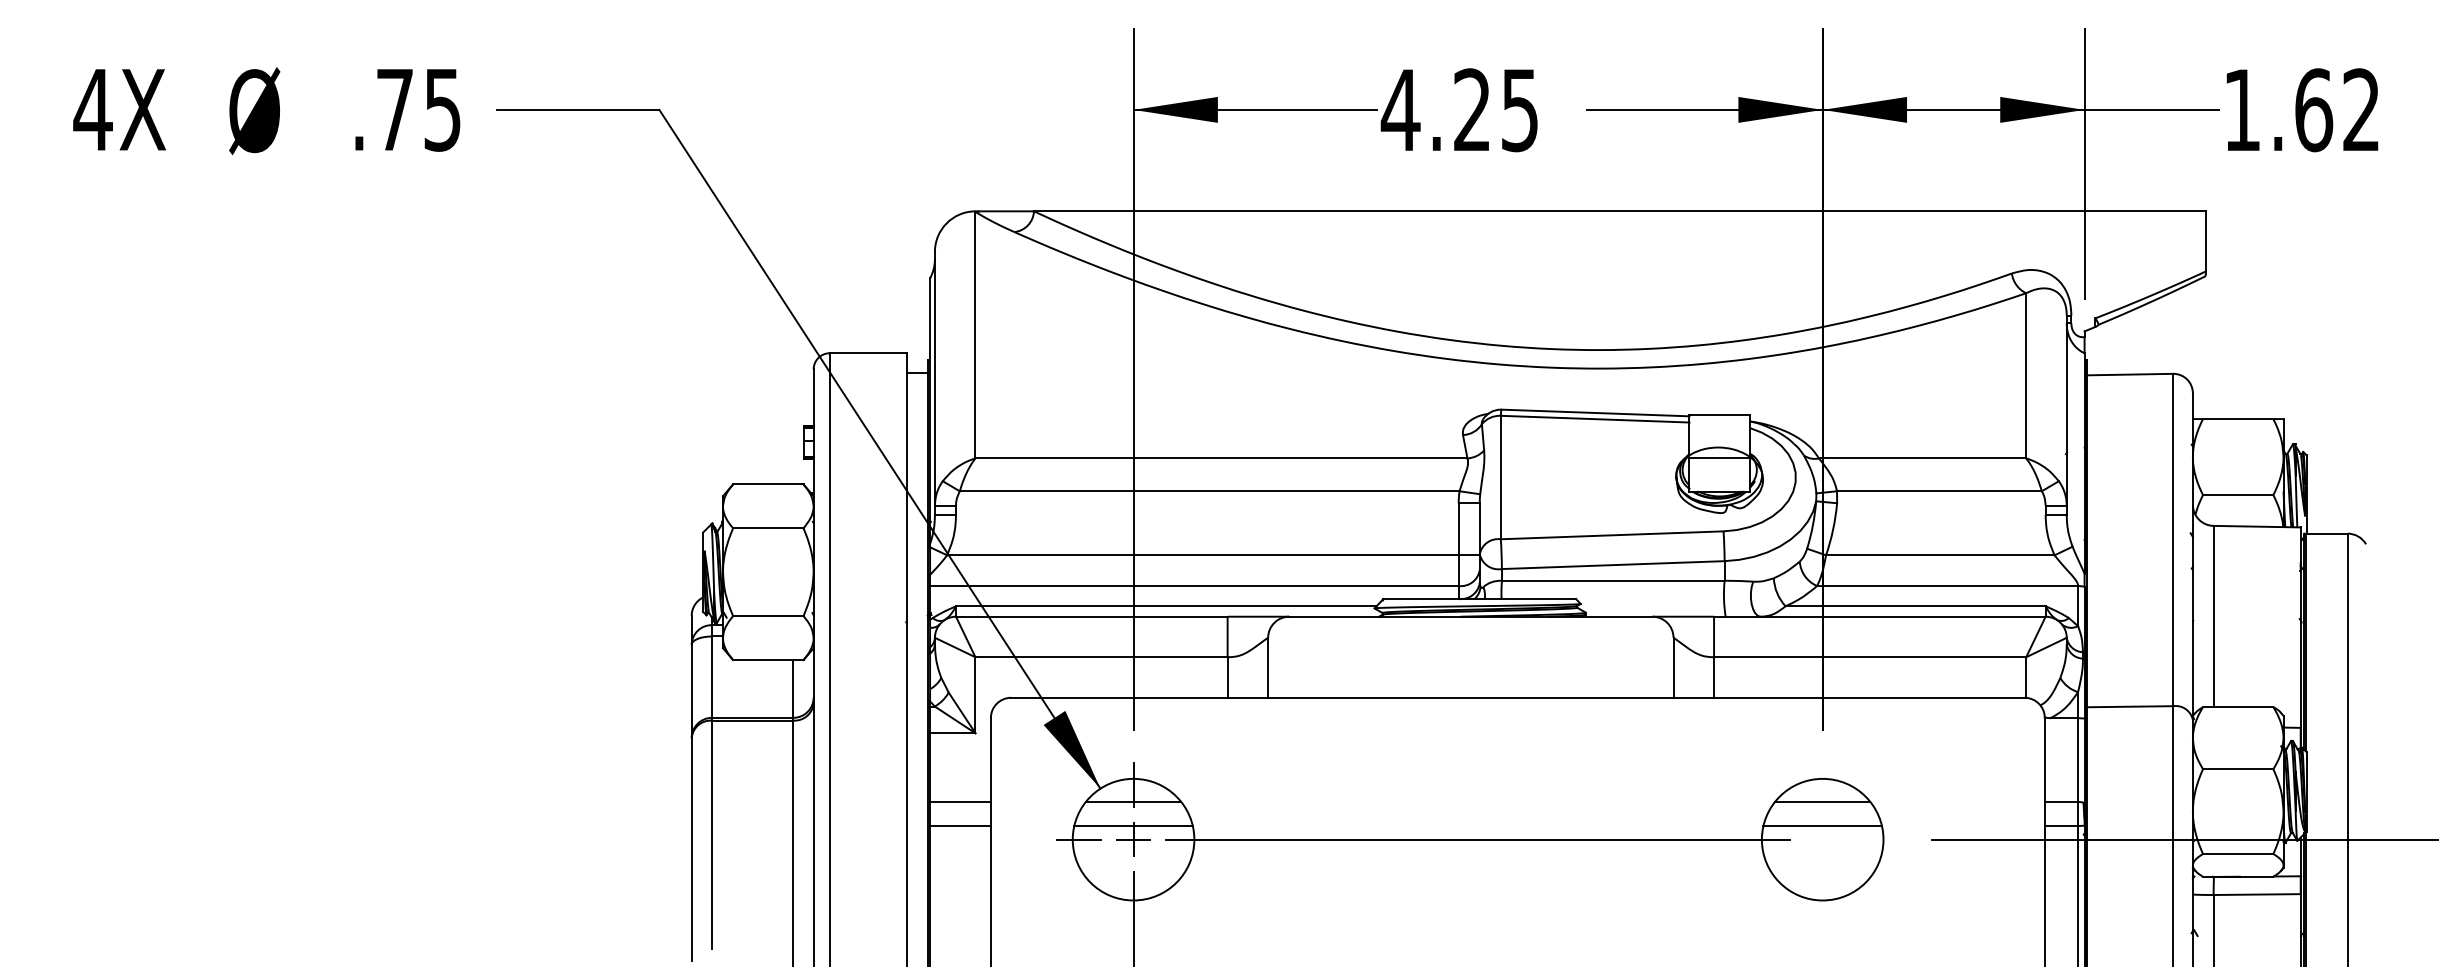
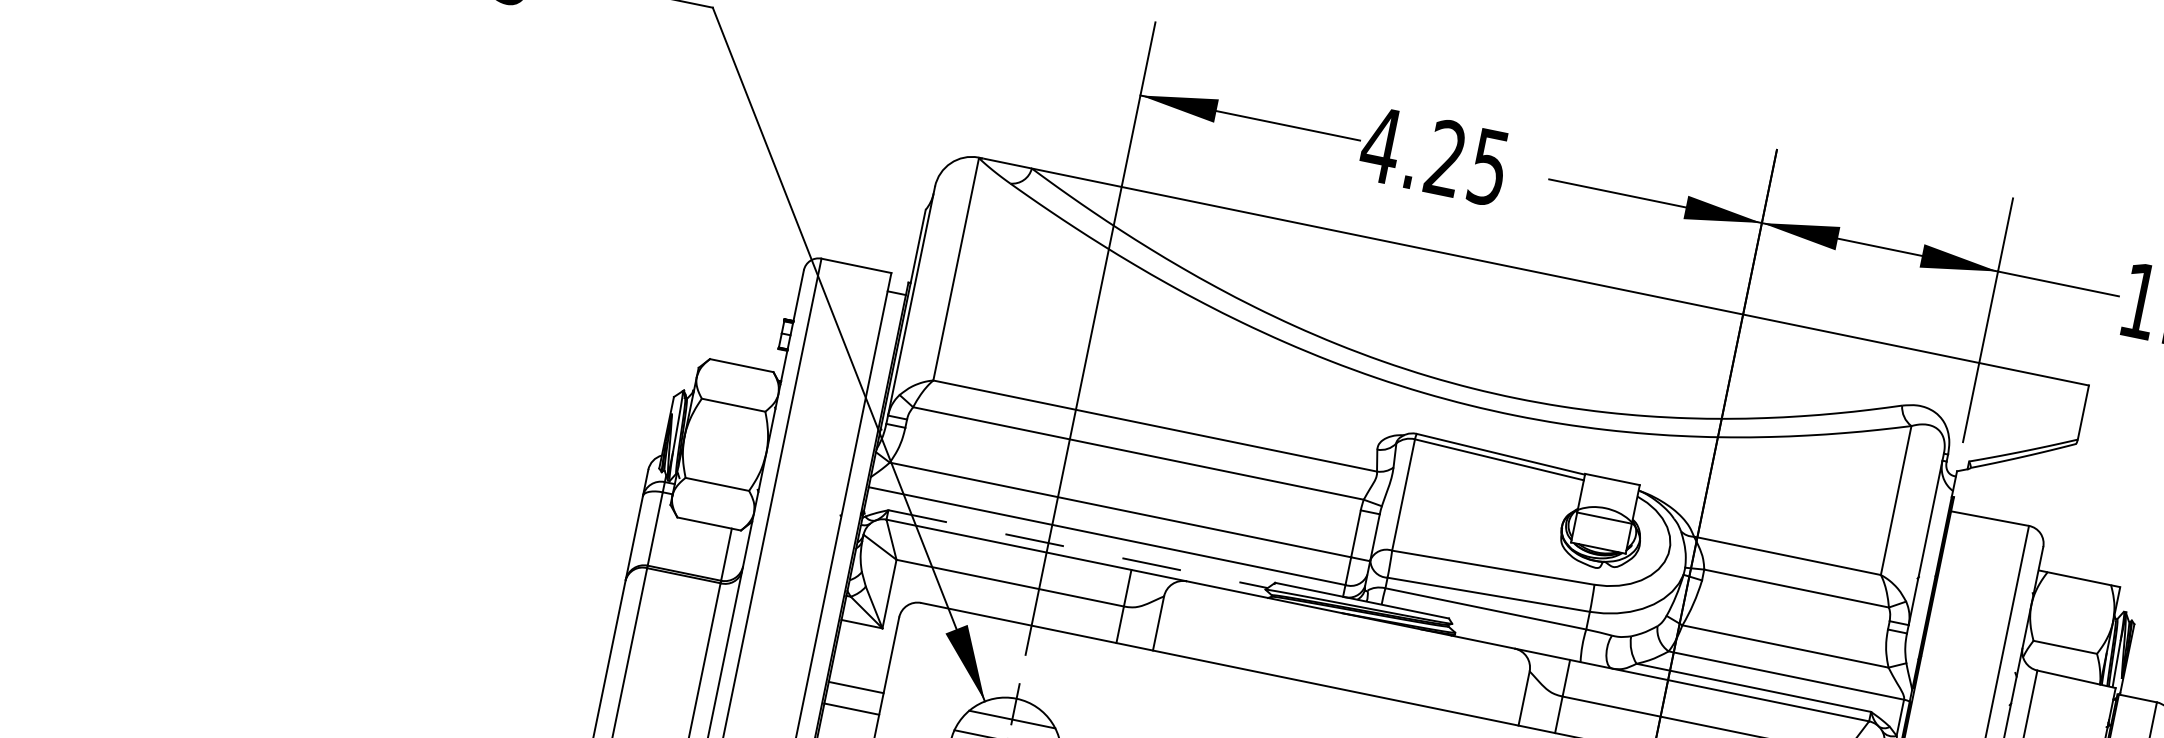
line: (1166, 606) -> (1078, 549), solid -> dashed

